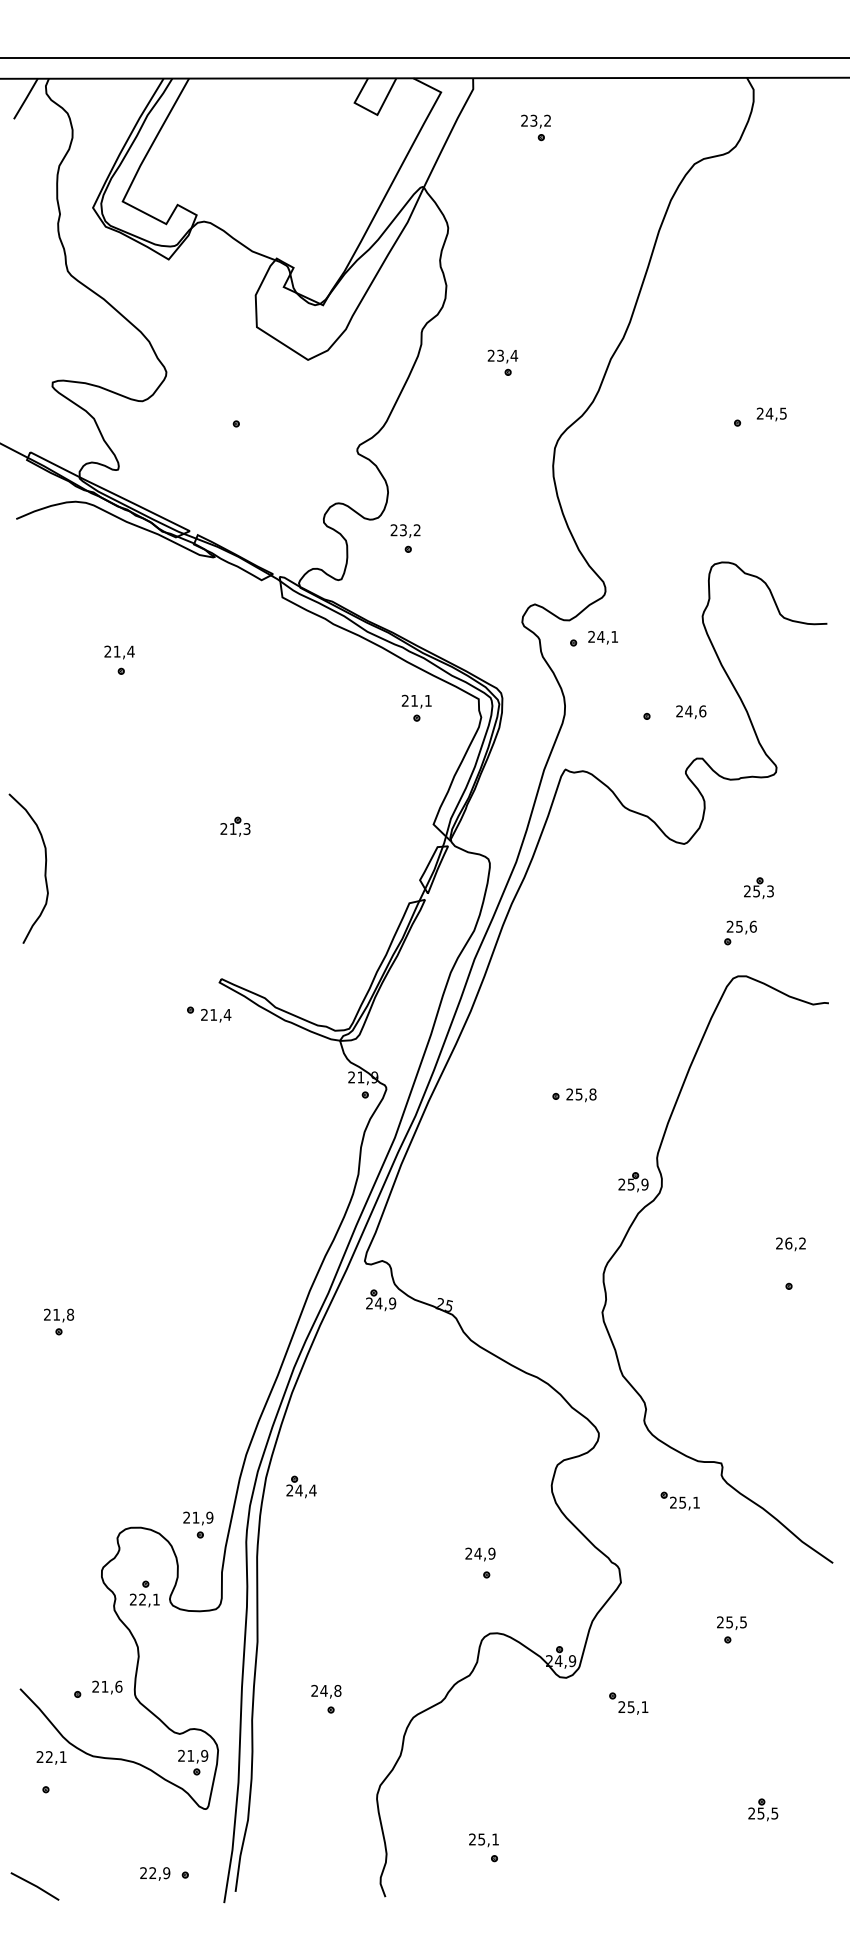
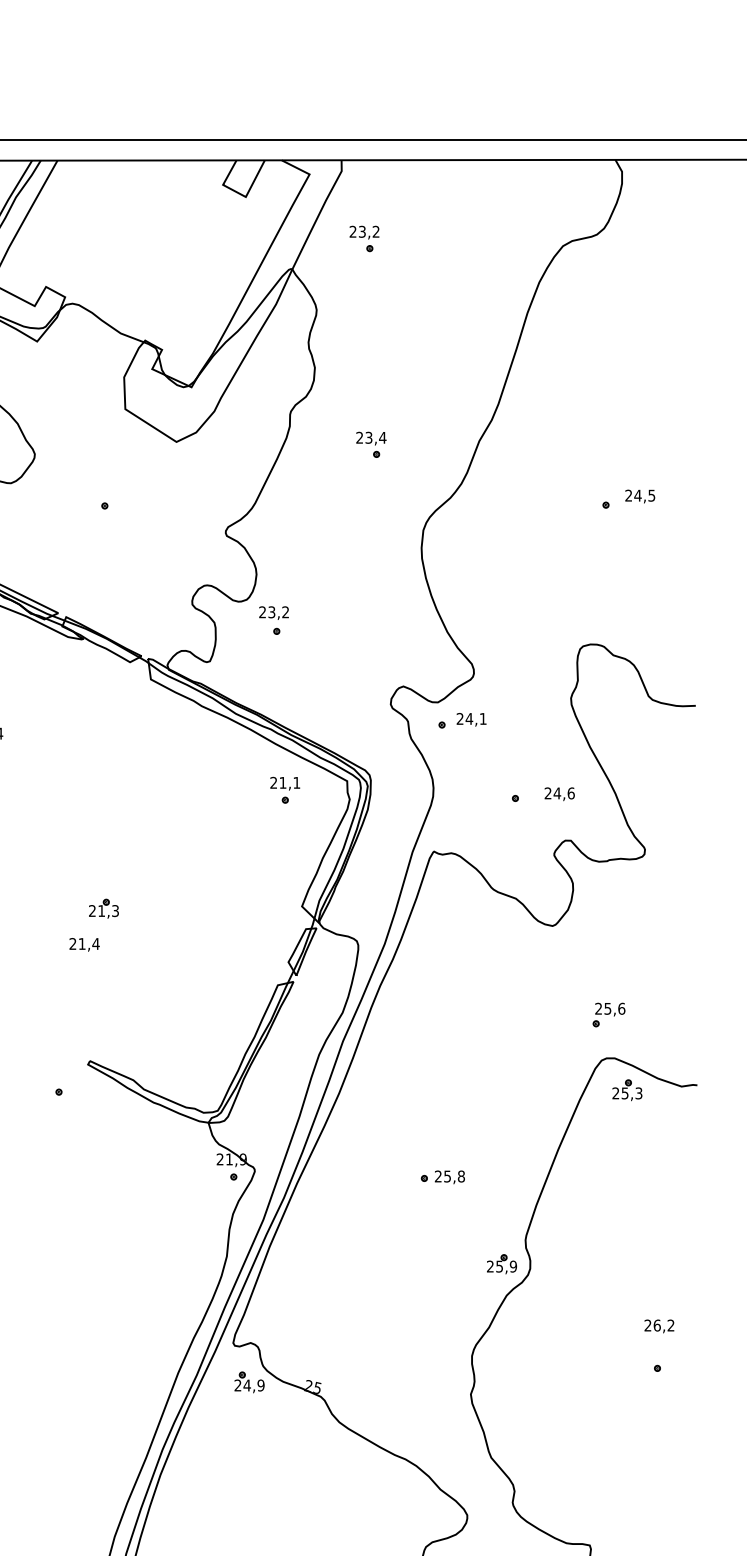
part: (535, 127) -> (363, 238), moved
part: (758, 887) -> (626, 1089), moved
text: (216, 1015) -> (84, 944), moved

